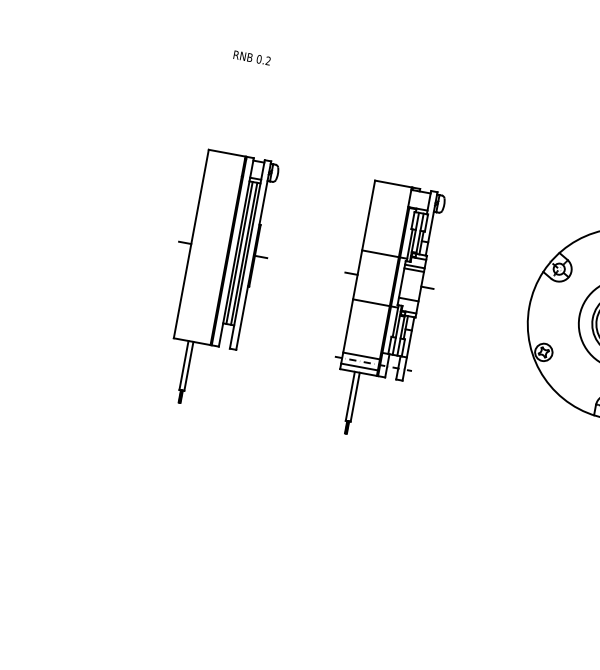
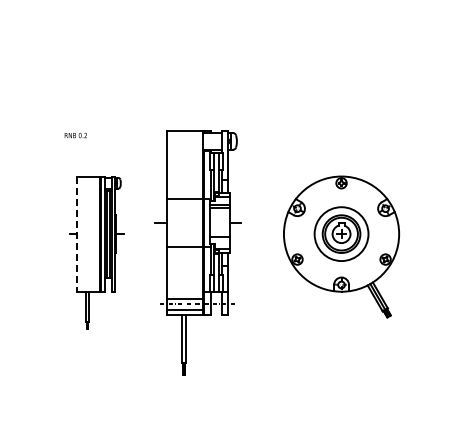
text: (251, 57) -> (75, 135), moved
line: (191, 244) -> (77, 234), solid -> dashed
part: (384, 310) -> (198, 252), size x1.6

